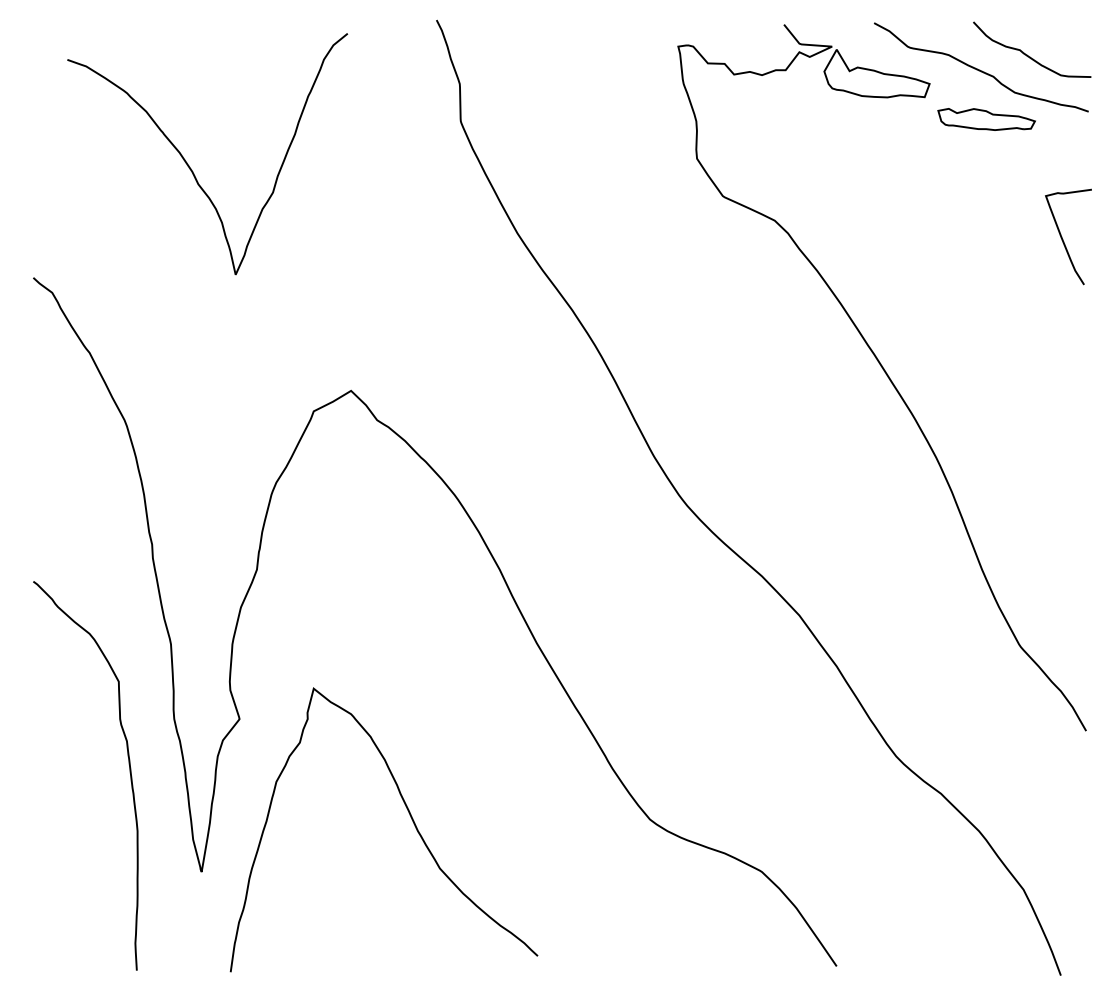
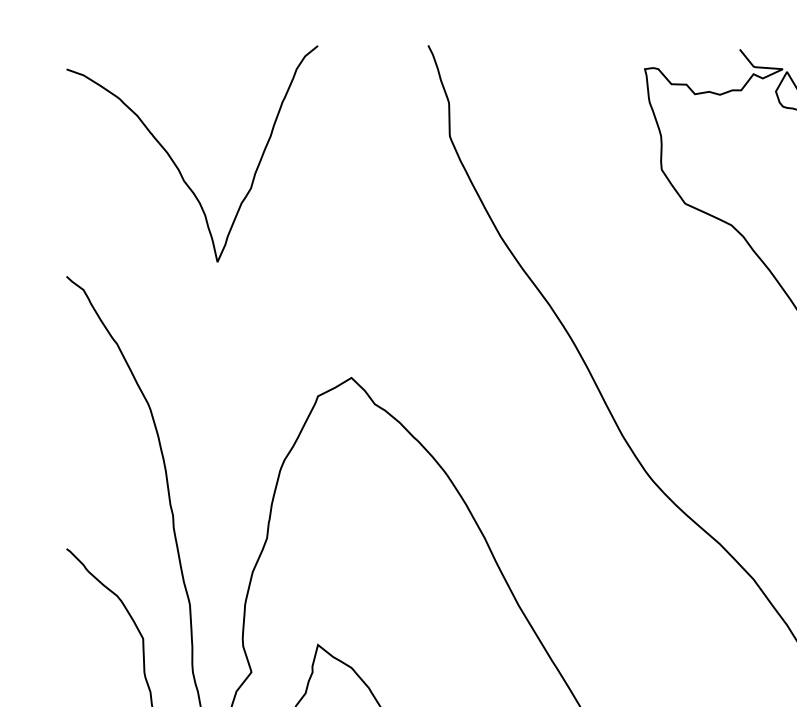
curve: (189, 165) -> (176, 164), moved

